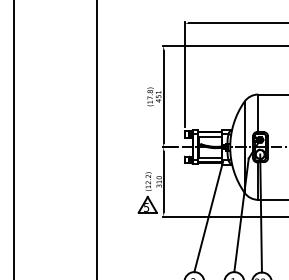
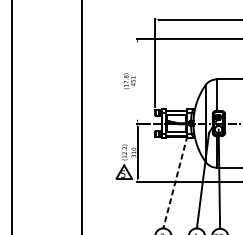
line: (163, 96) -> (137, 80), removed
line: (208, 217) -> (175, 182), solid -> dashed

